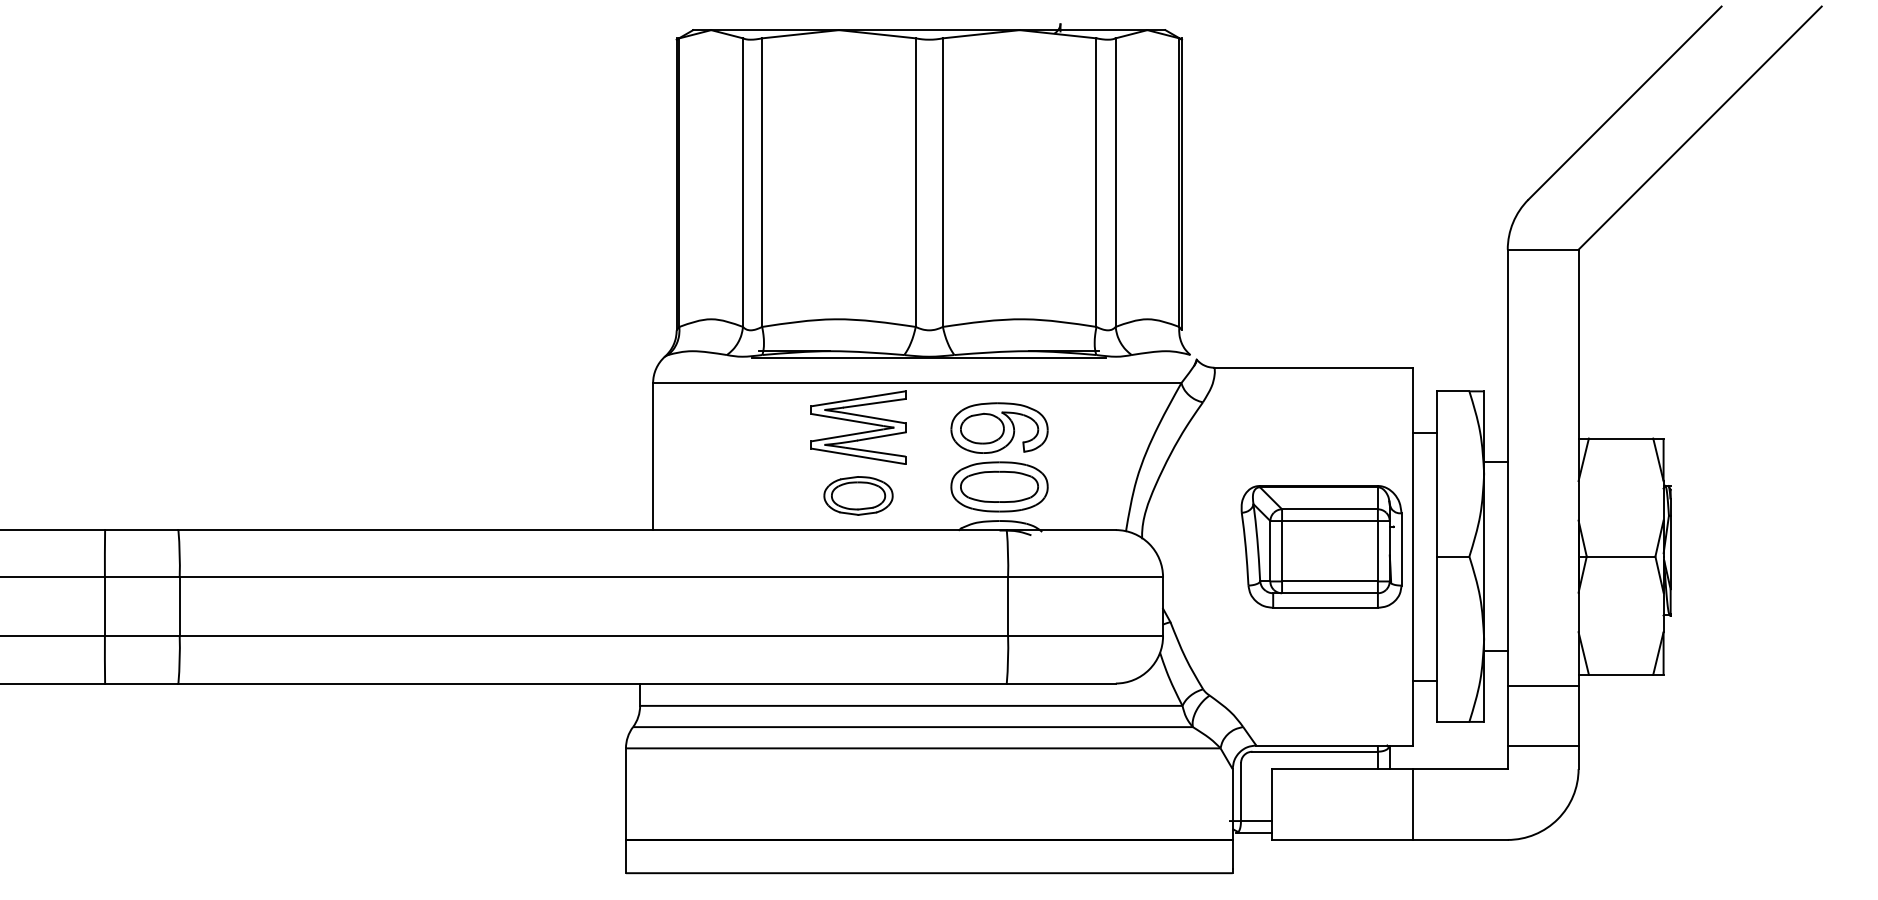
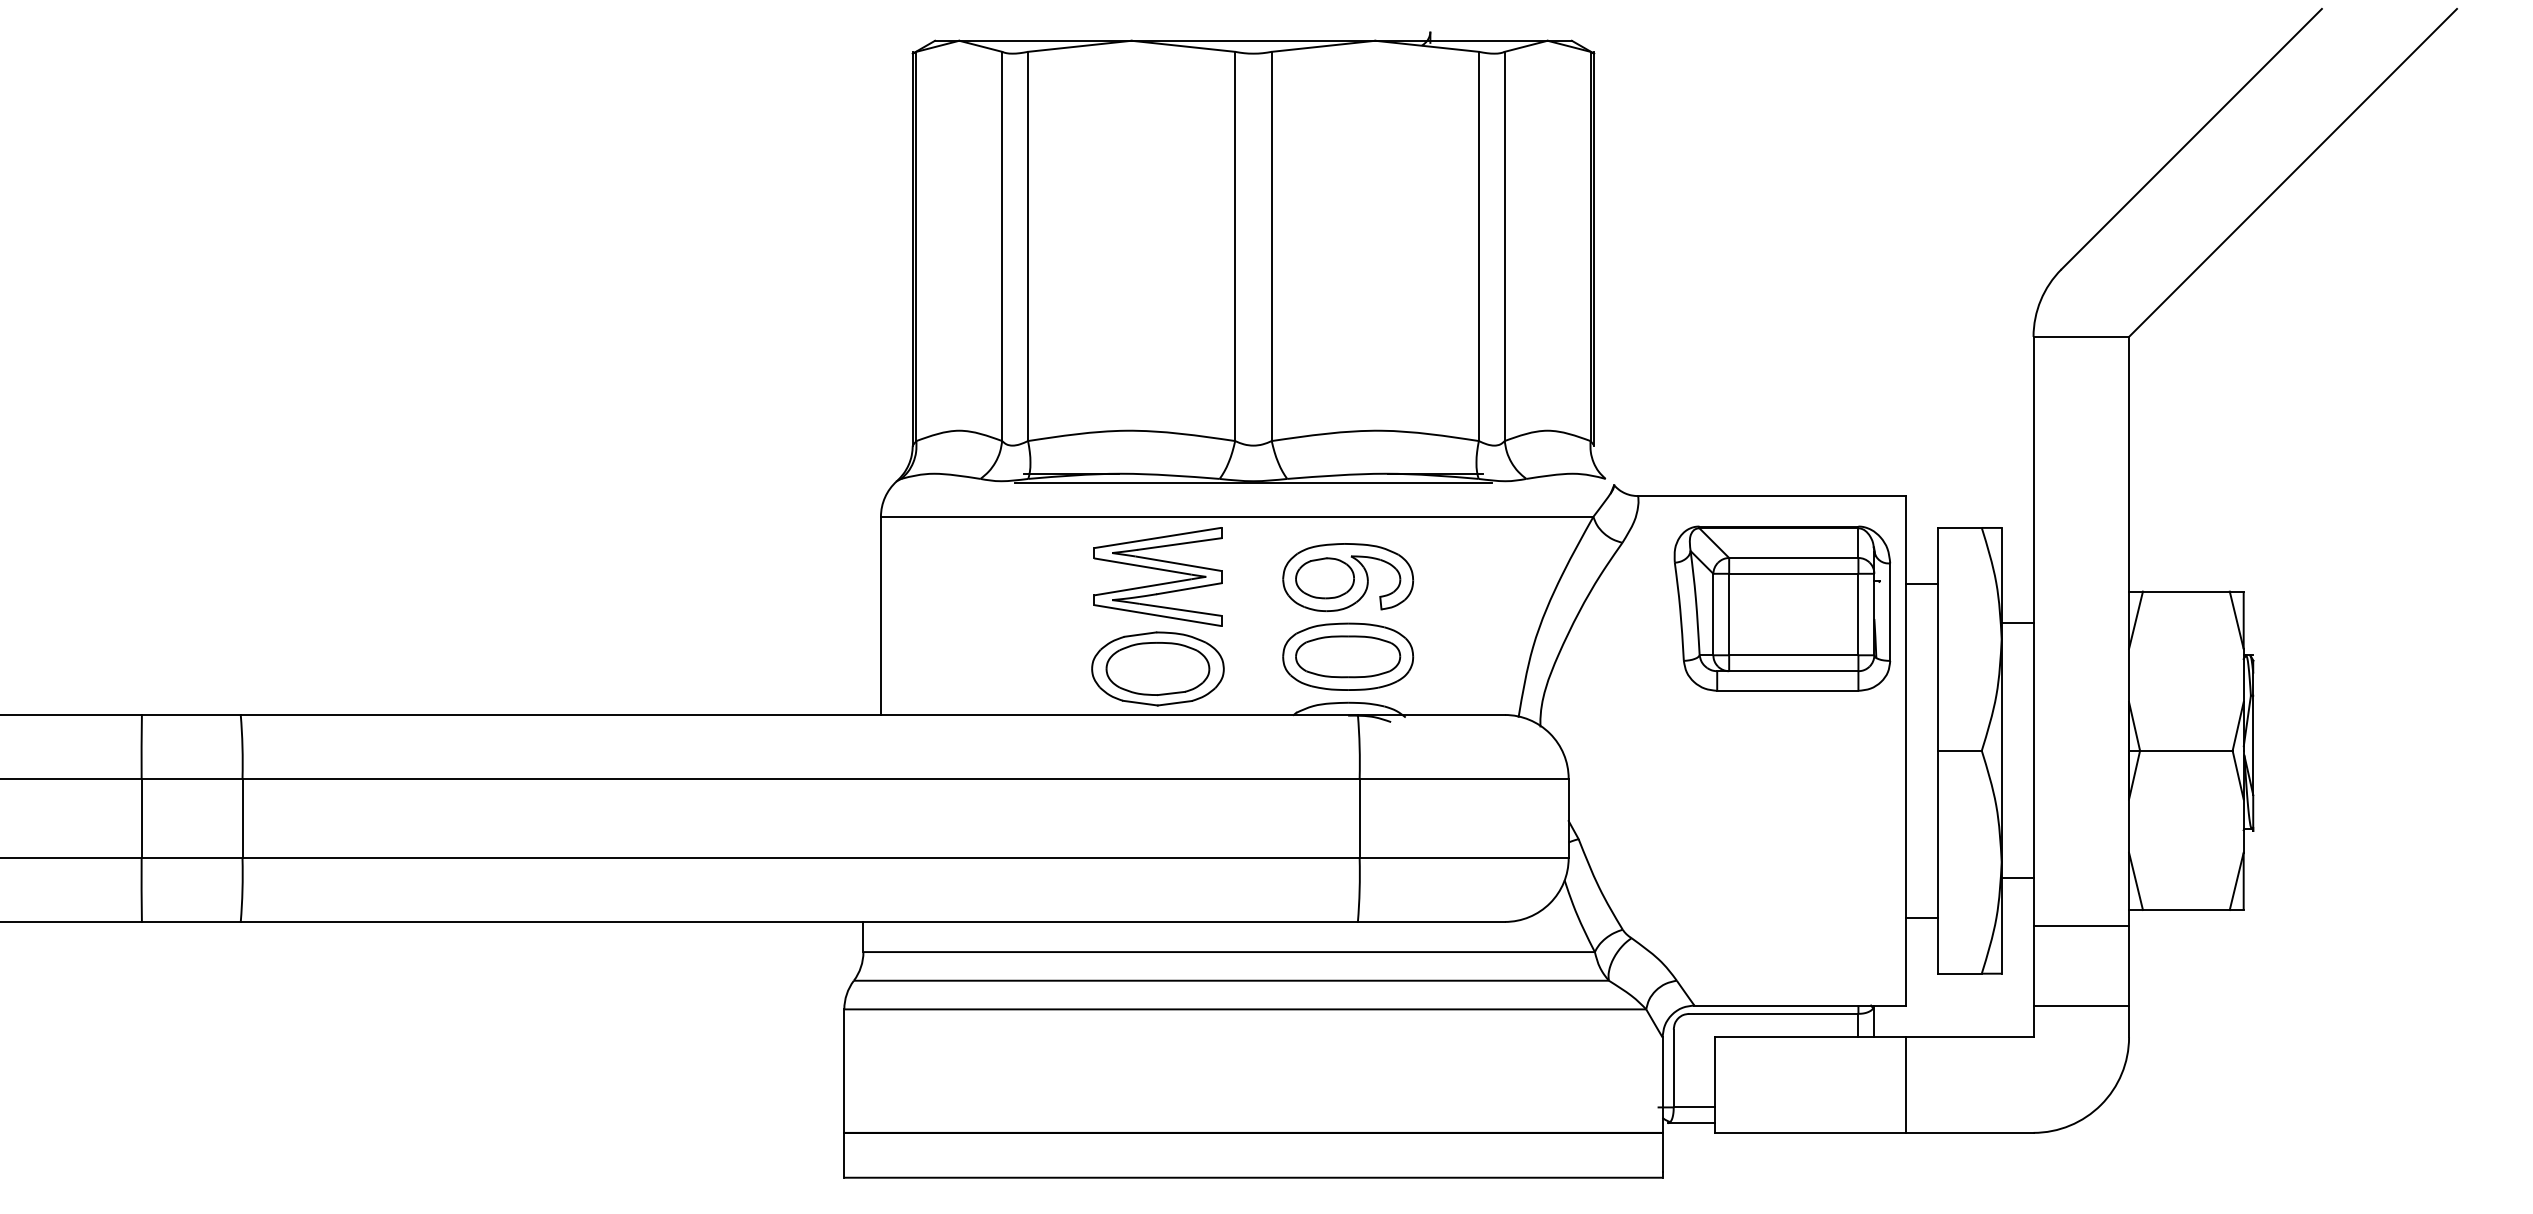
part: (858, 495) -> (1157, 668), size x1.43
part: (1321, 546) -> (1782, 608), moved

